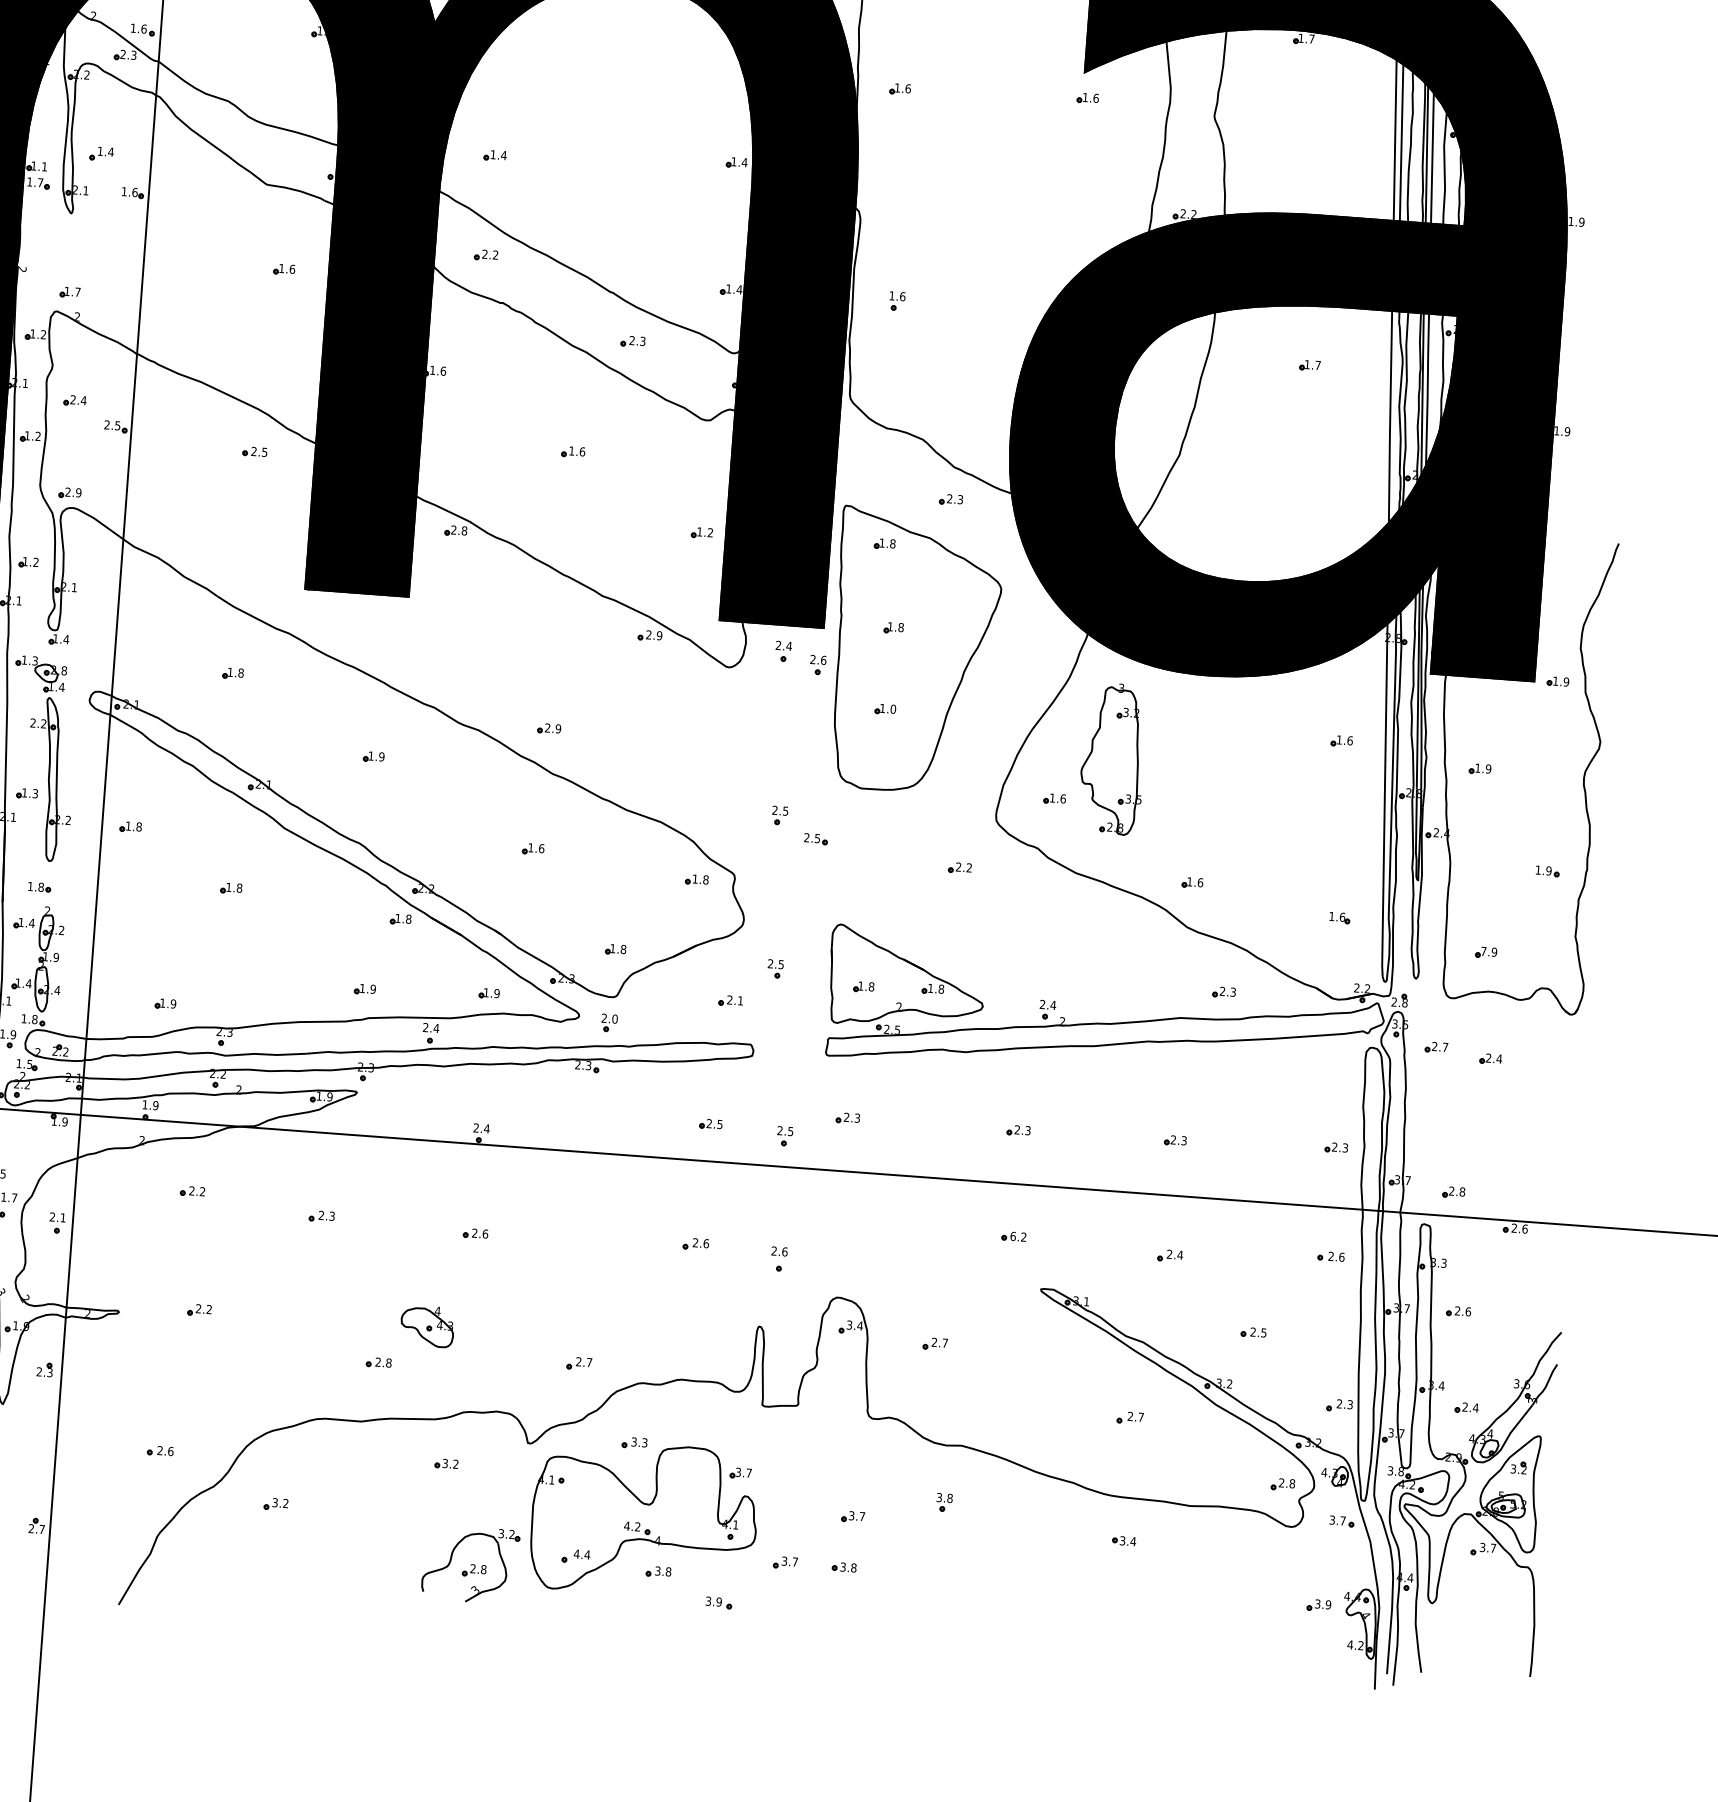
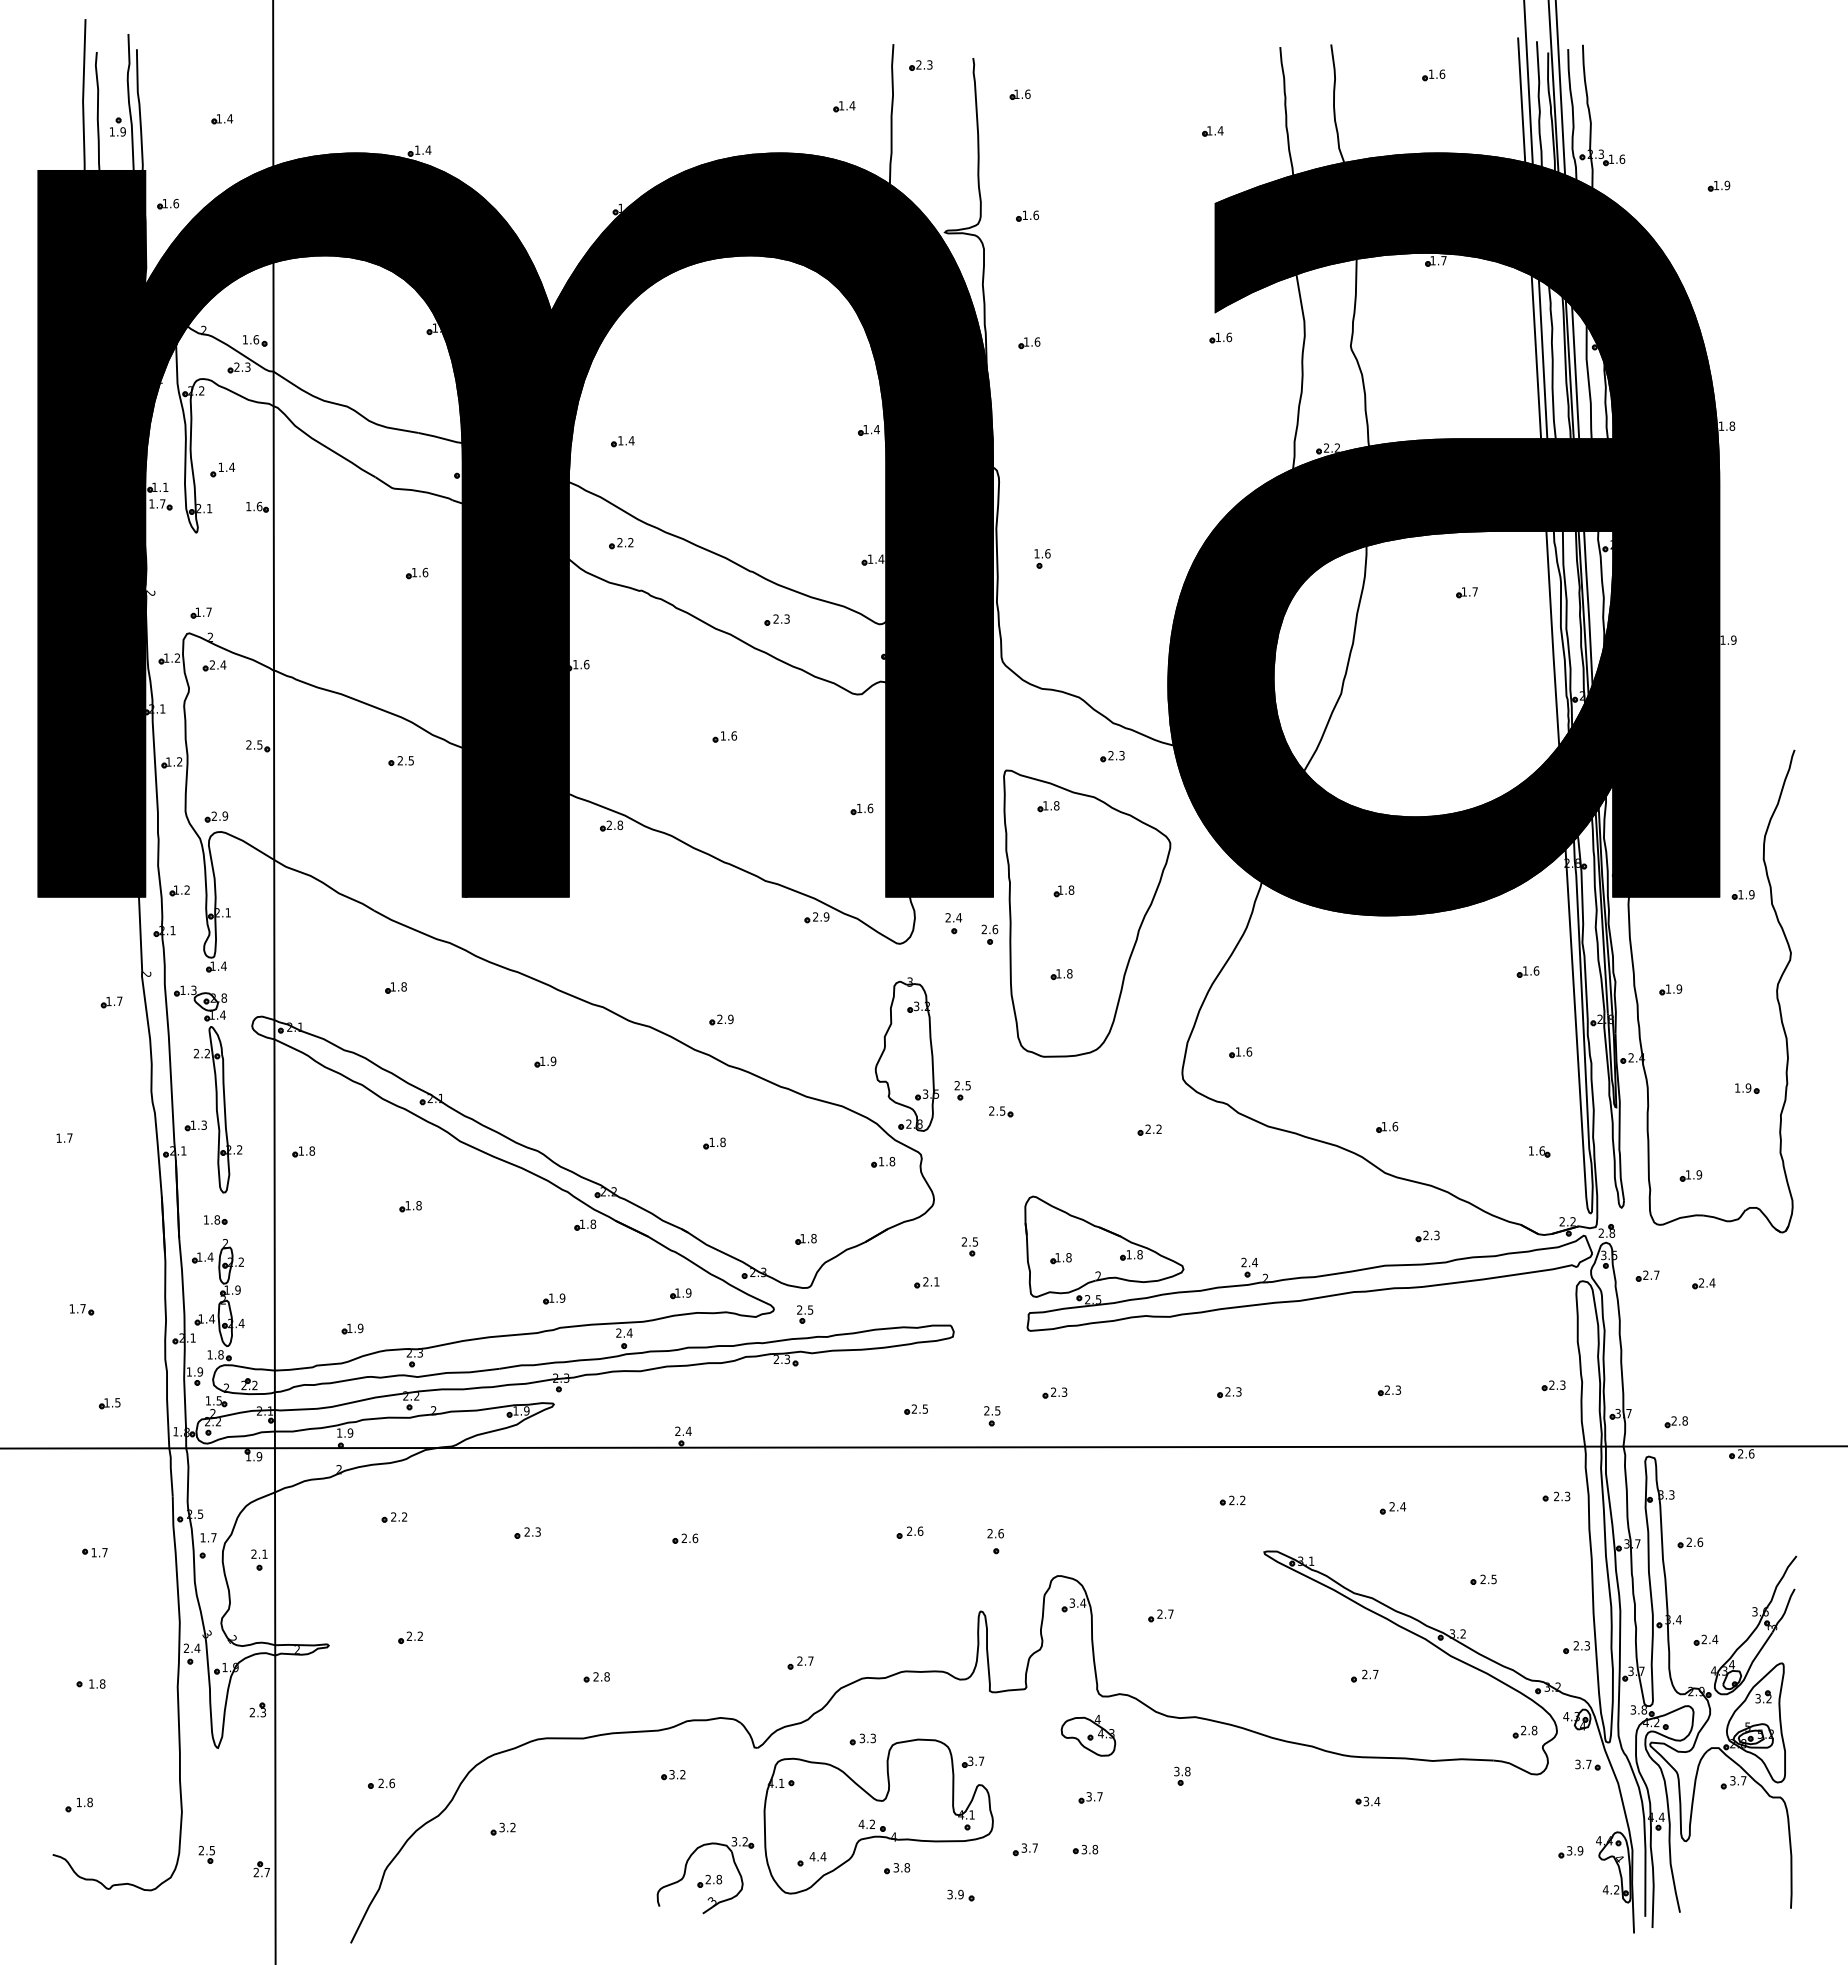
text: (1582, 221) -> (1732, 425), 1.9 -> 1.8
part: (75, 400) -> (214, 665), moved
text: (710, 532) -> (870, 808), 1.2 -> 1.6
text: (893, 708) -> (1069, 973), 1.0 -> 1.8
part: (1112, 758) -> (906, 1054), moved
text: (541, 847) -> (722, 1141), 1.6 -> 1.8
text: (1482, 951) -> (1687, 1174), 7.9 -> 1.9
text: (614, 1018) -> (810, 1309), 2.0 -> 2.5
text: (1012, 1236) -> (1231, 1500), 6.2 -> 2.2
text: (1341, 1257) -> (1567, 1496), 2.6 -> 2.3
part: (427, 1326) -> (1088, 1735), moved

